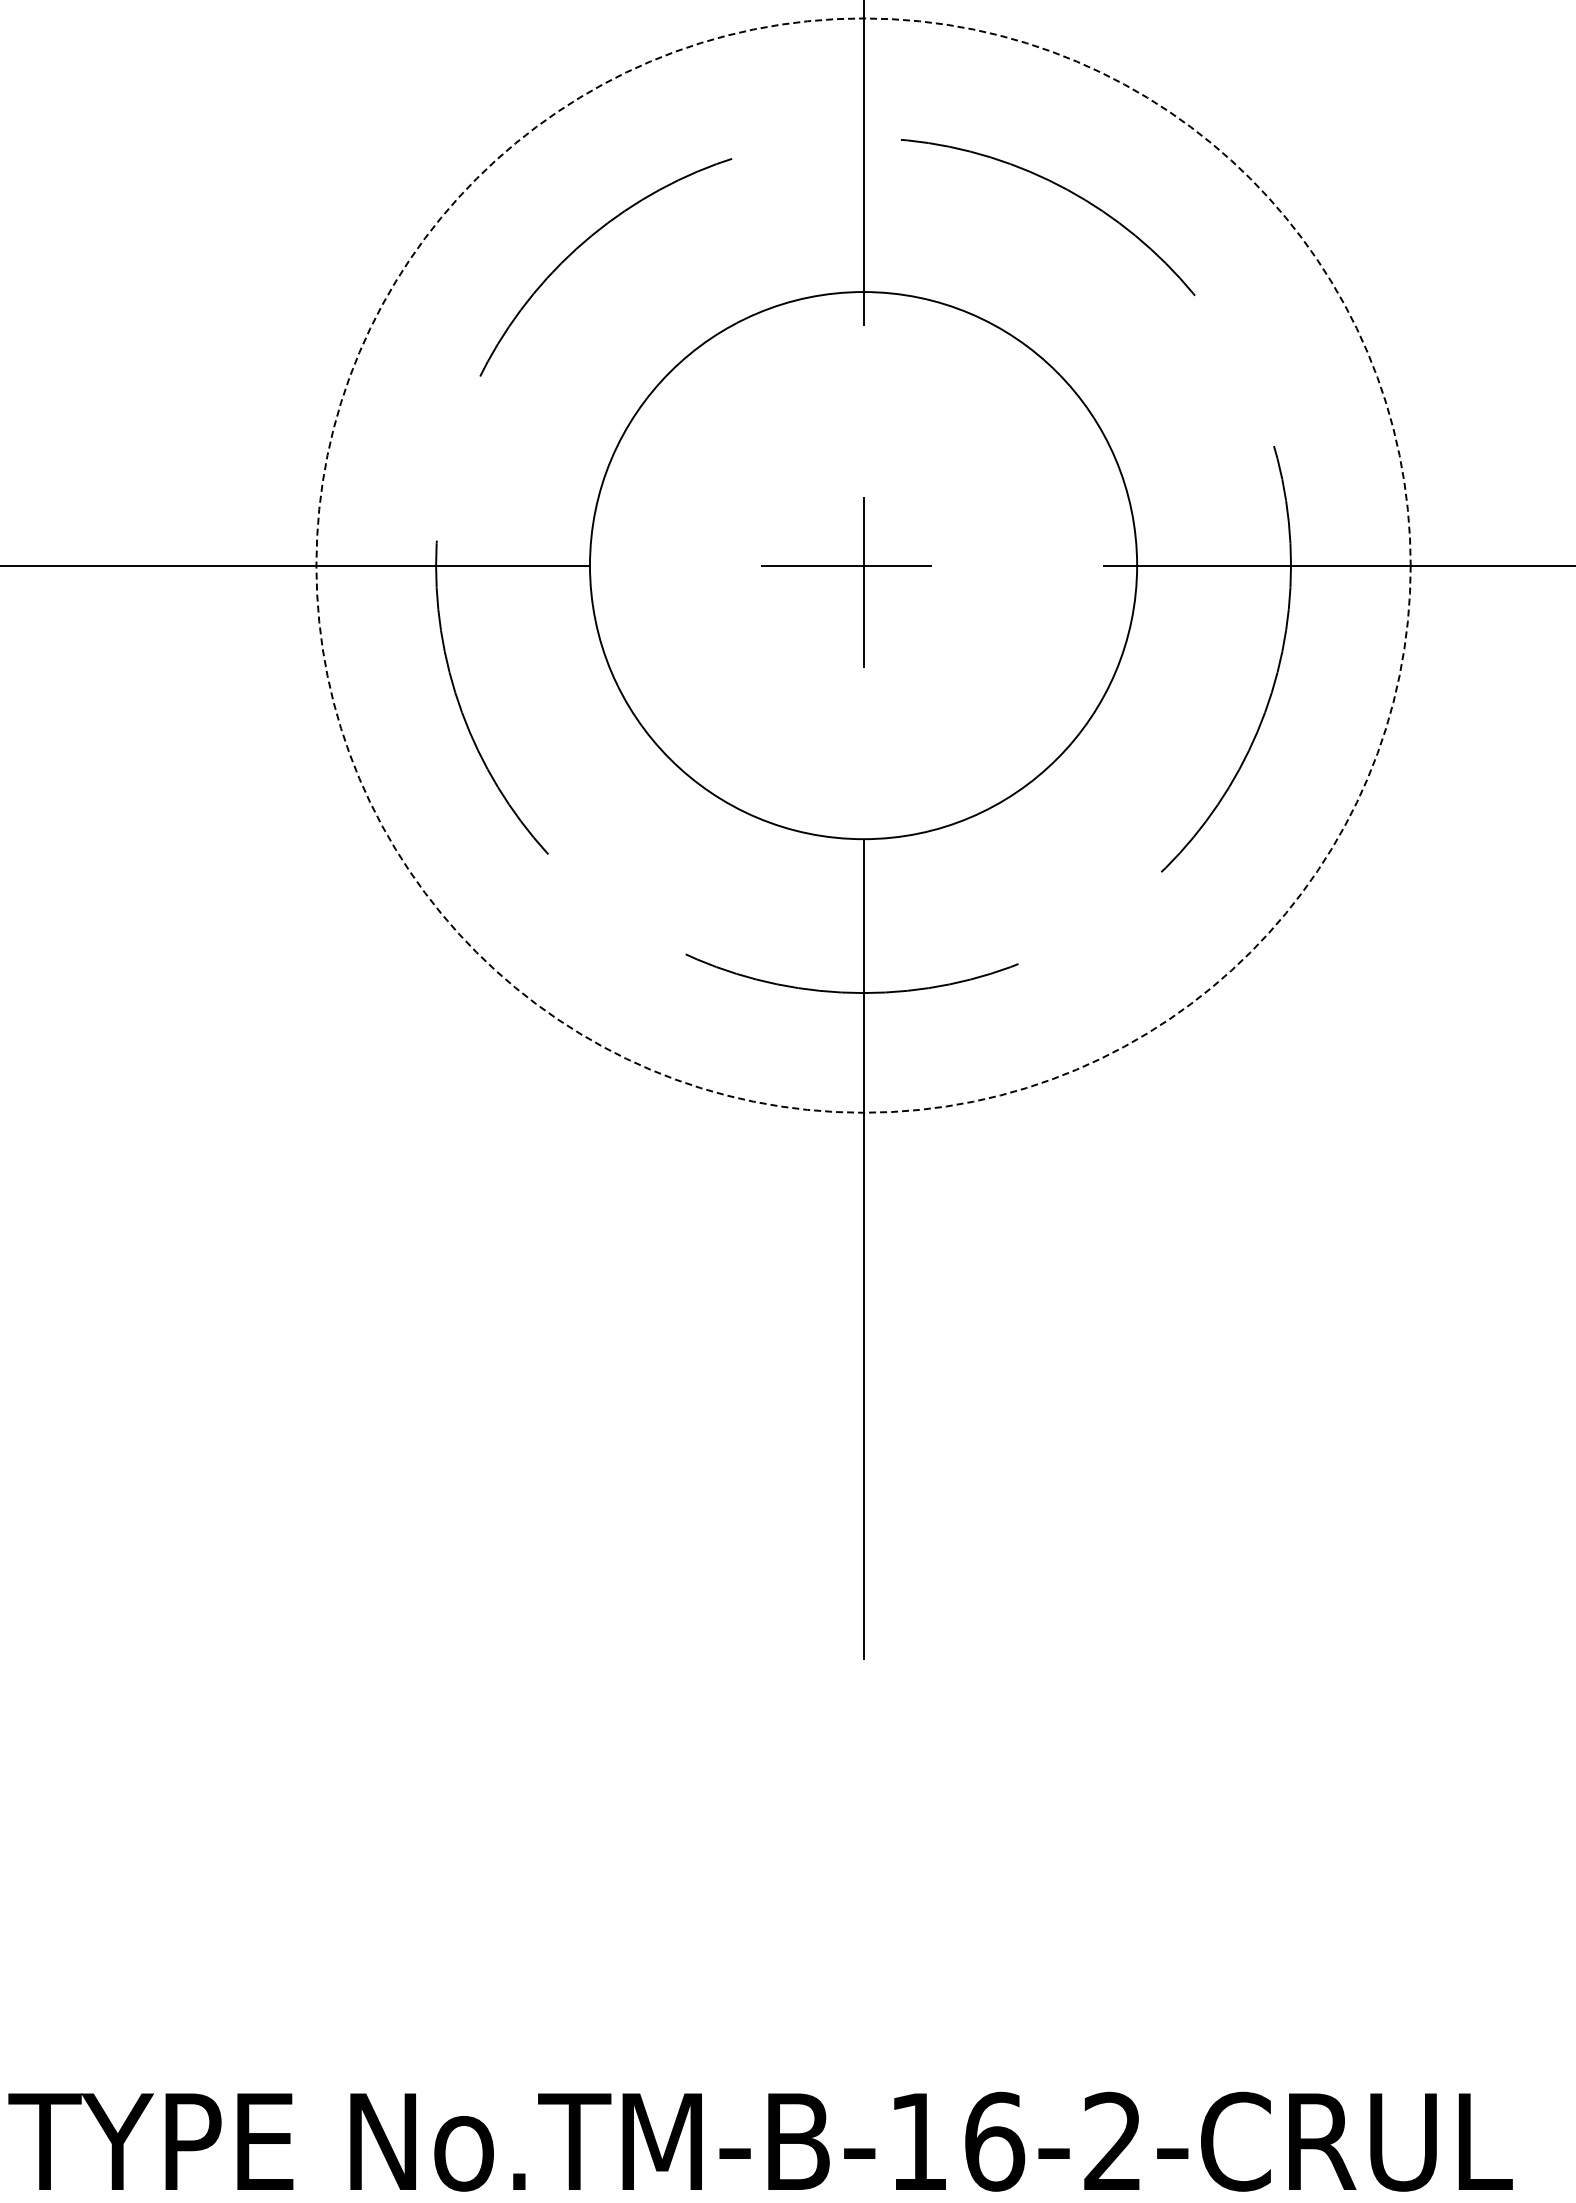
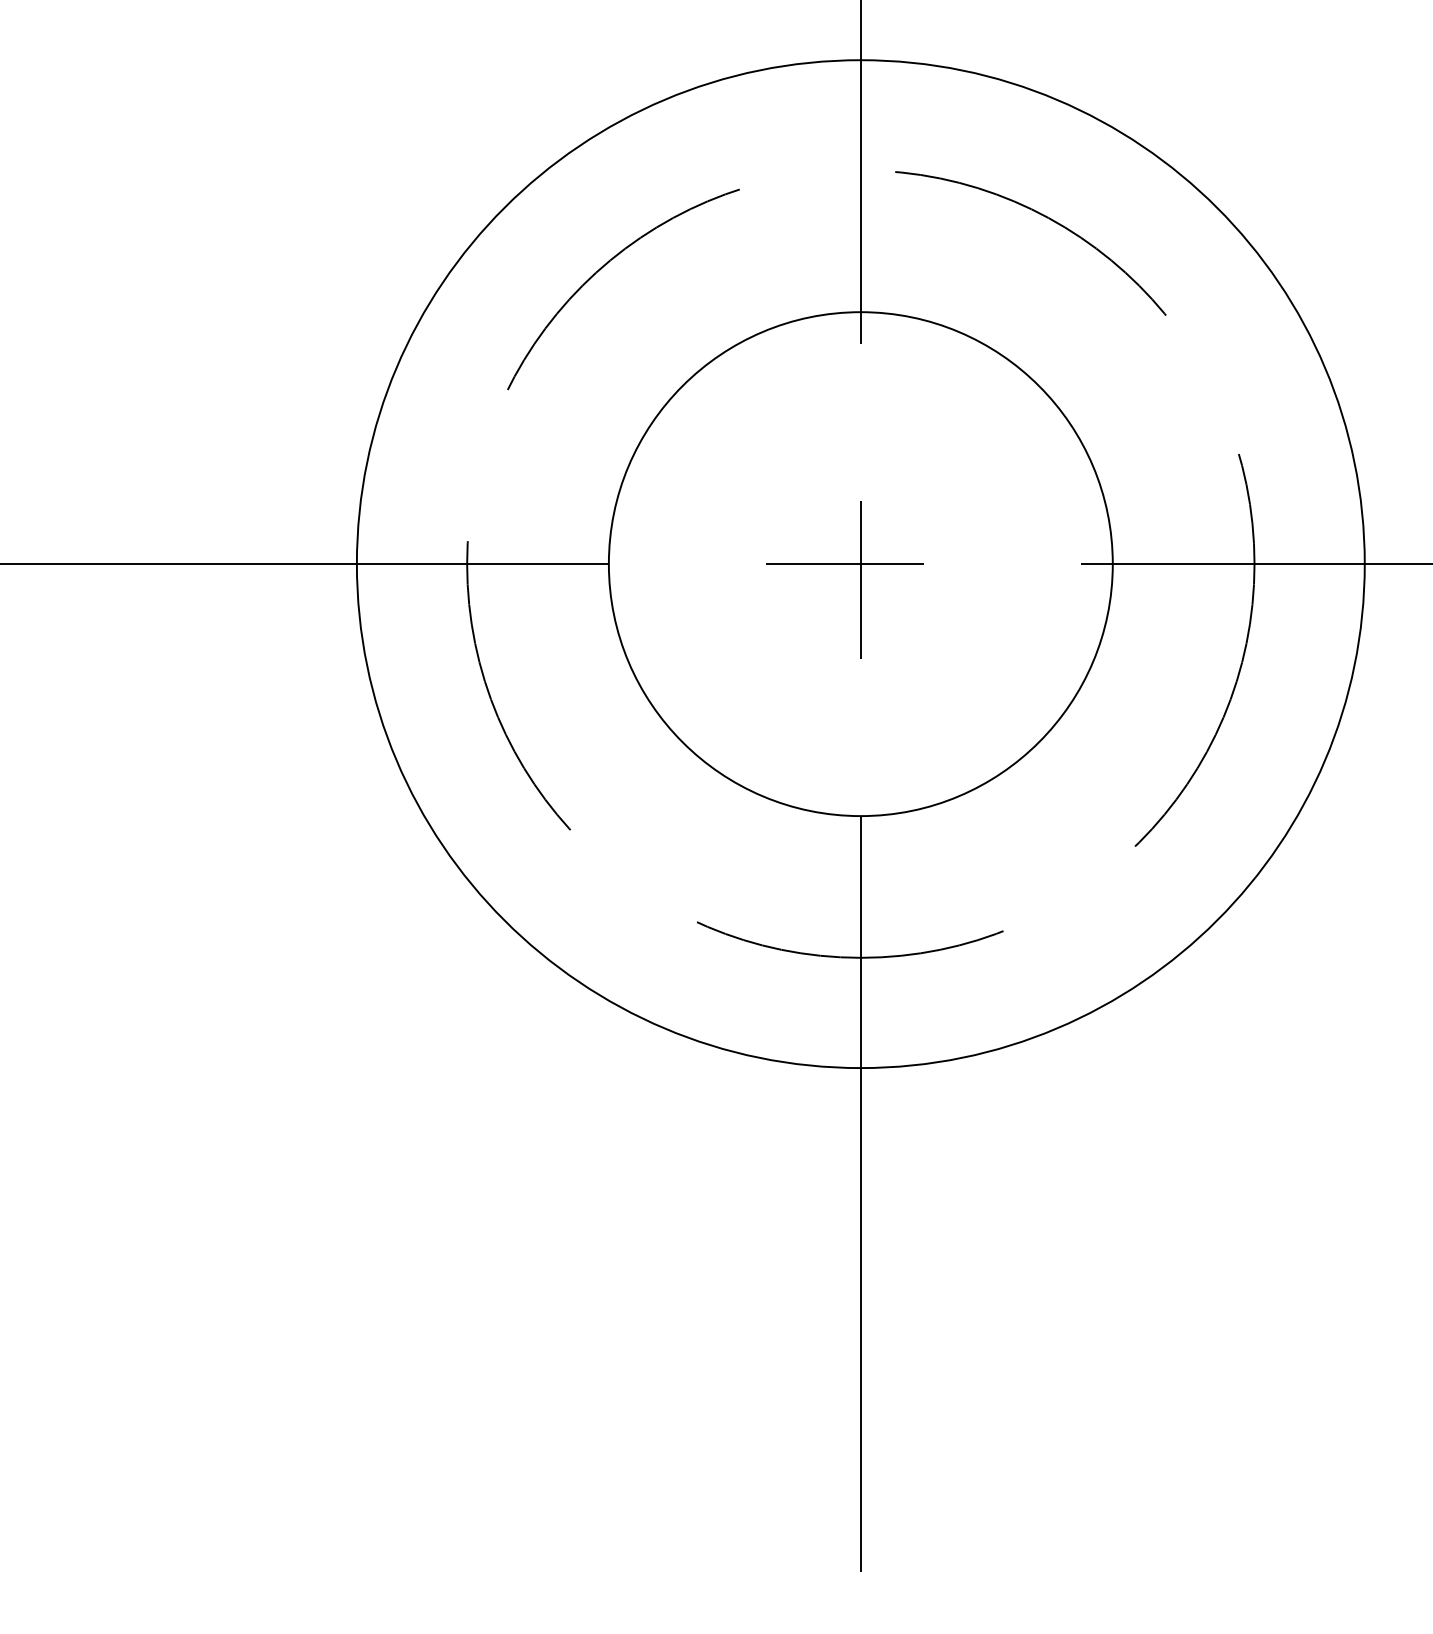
circle: (863, 565) -> (860, 564), dashed -> solid

